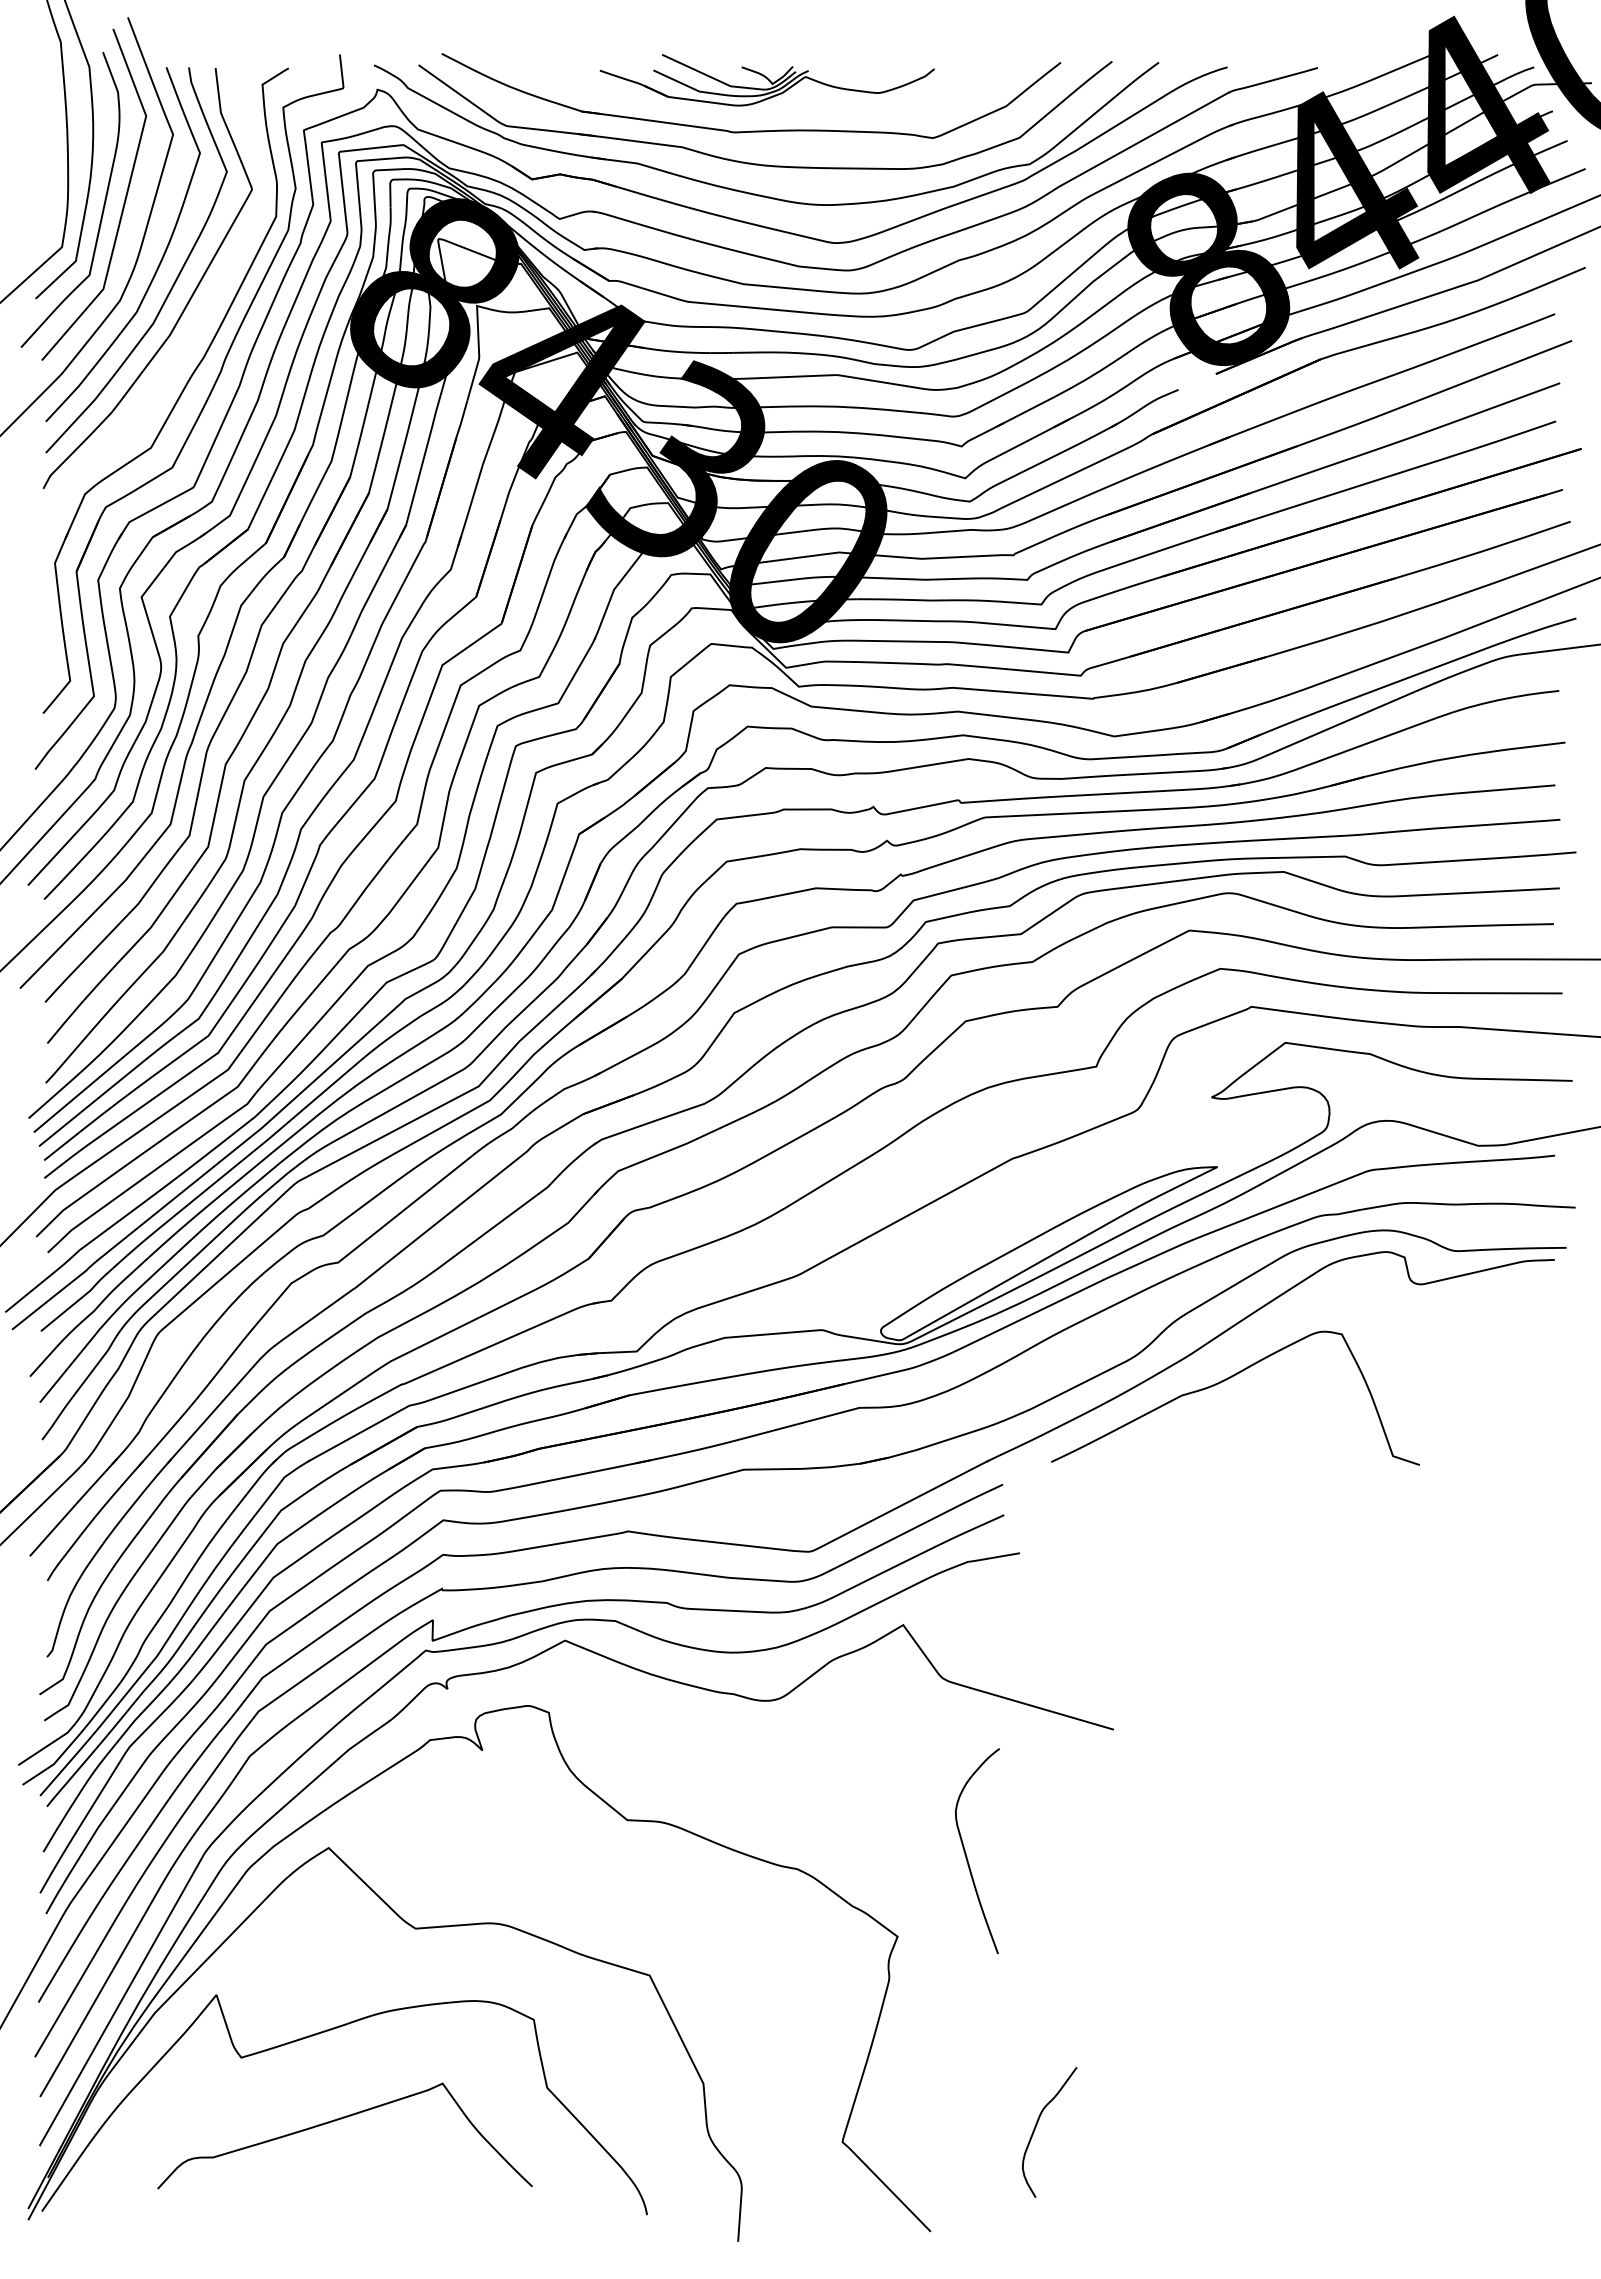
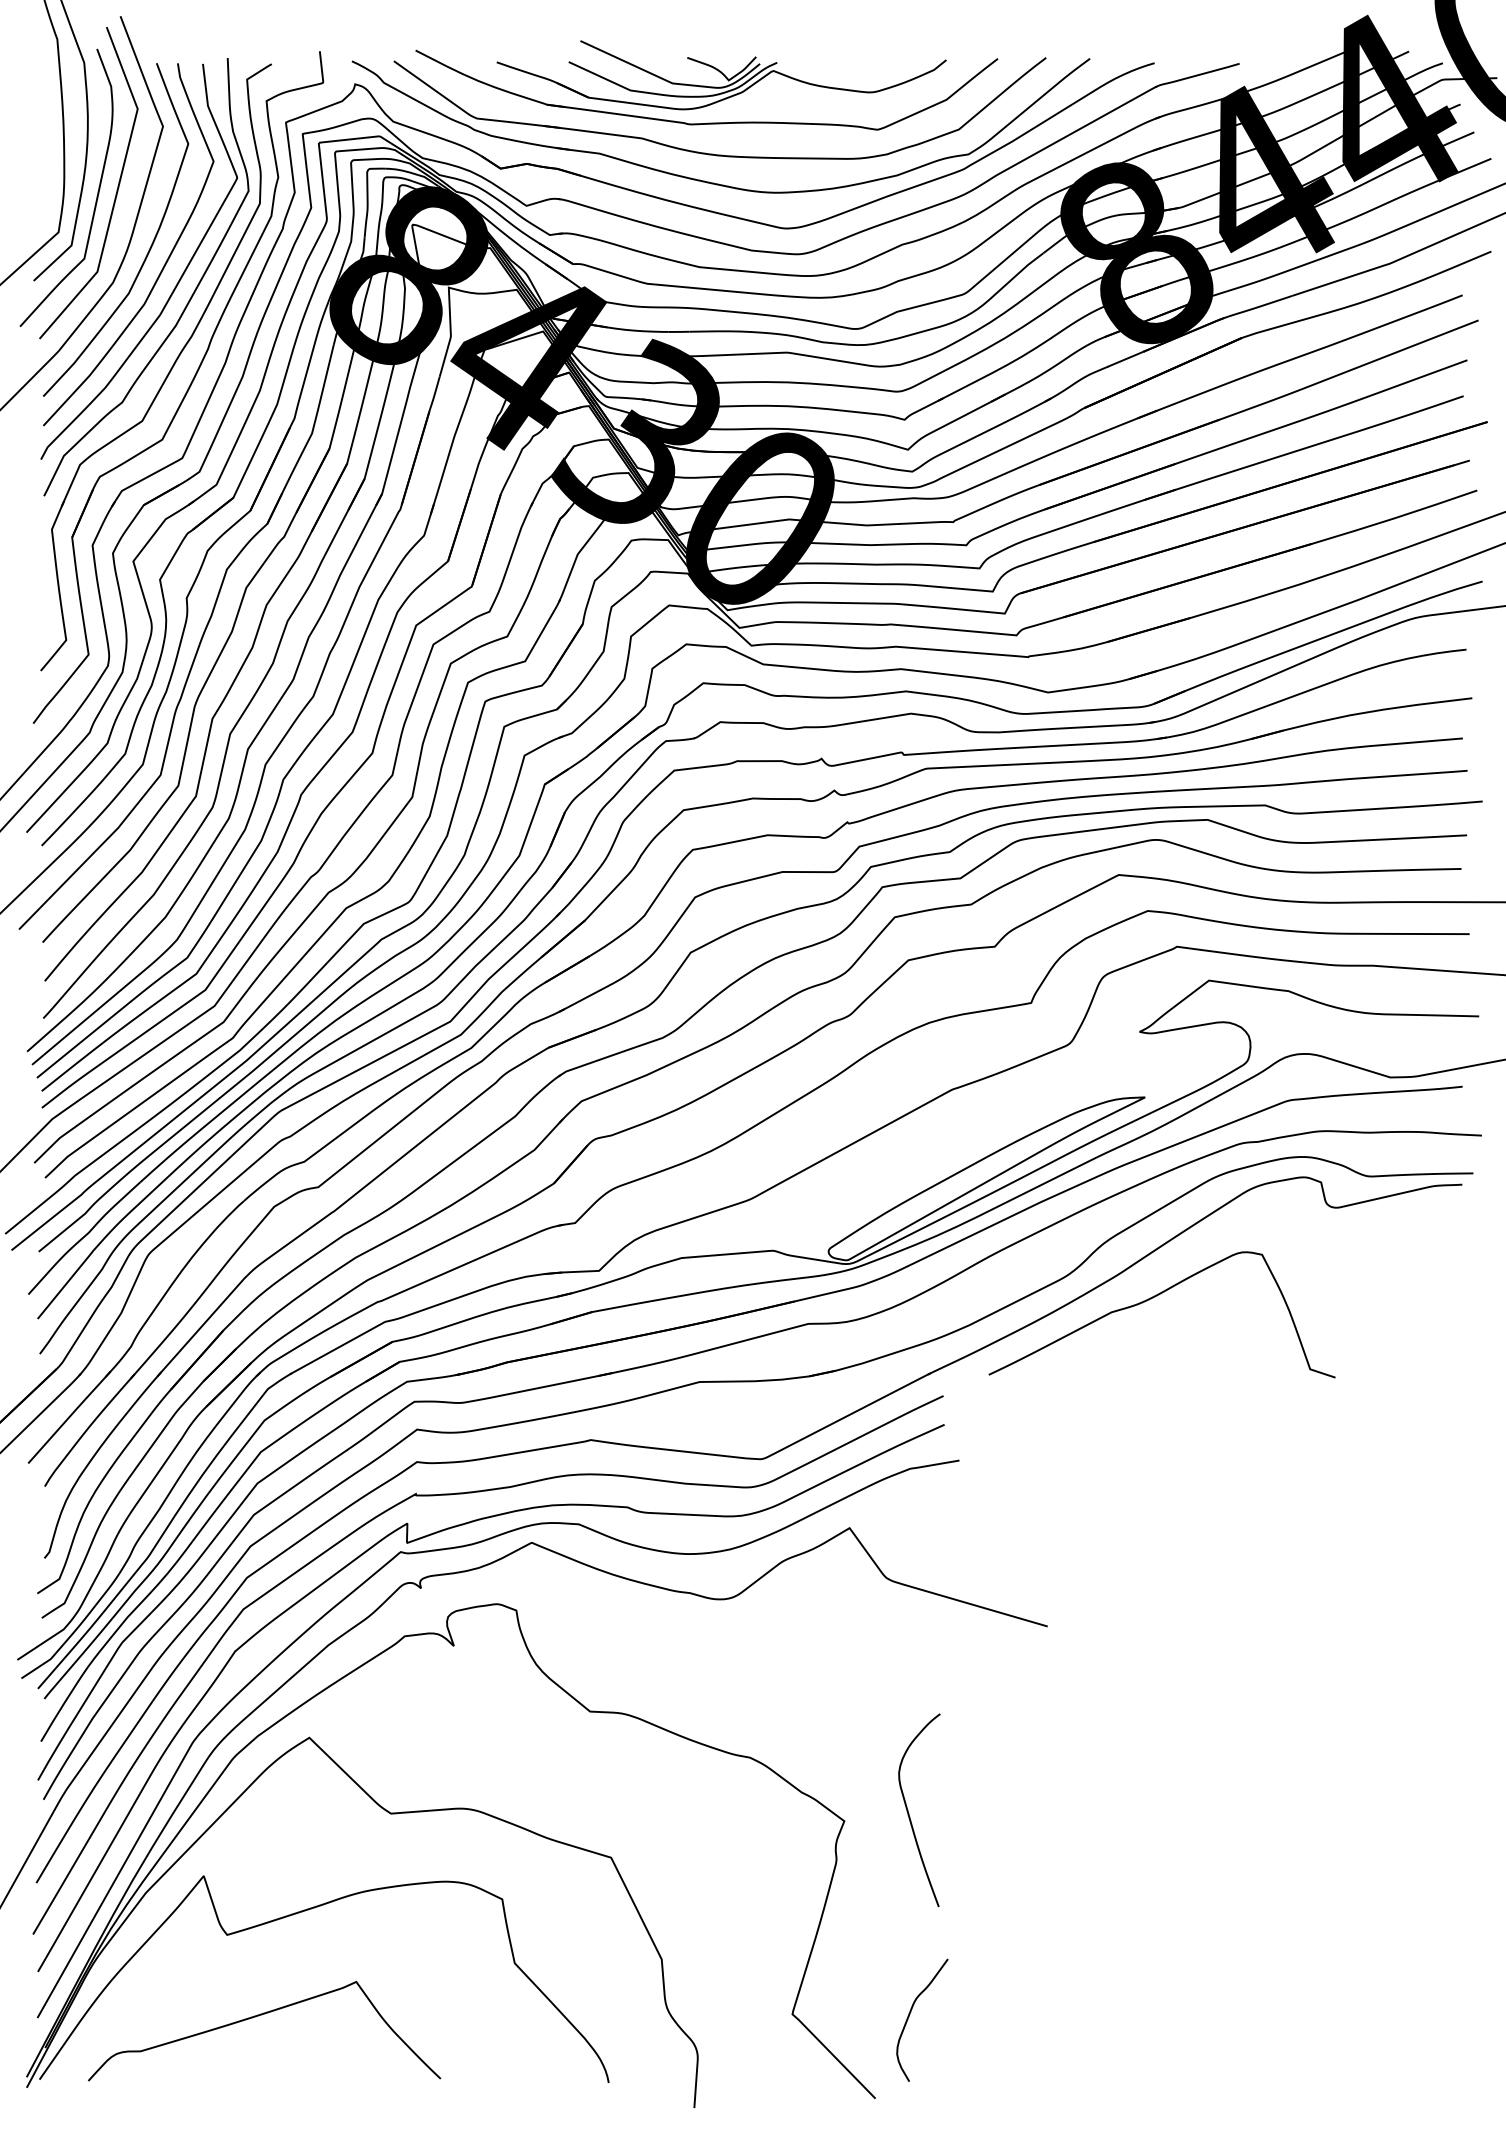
part: (767, 80) -> (721, 75), size x1.43
curve: (201, 317) -> (189, 298), added
line: (1196, 381) -> (1125, 358), added
curve: (966, 1853) -> (909, 1812), moved
curve: (338, 2120) -> (258, 2016), moved
curve: (1036, 2127) -> (910, 2015), moved

